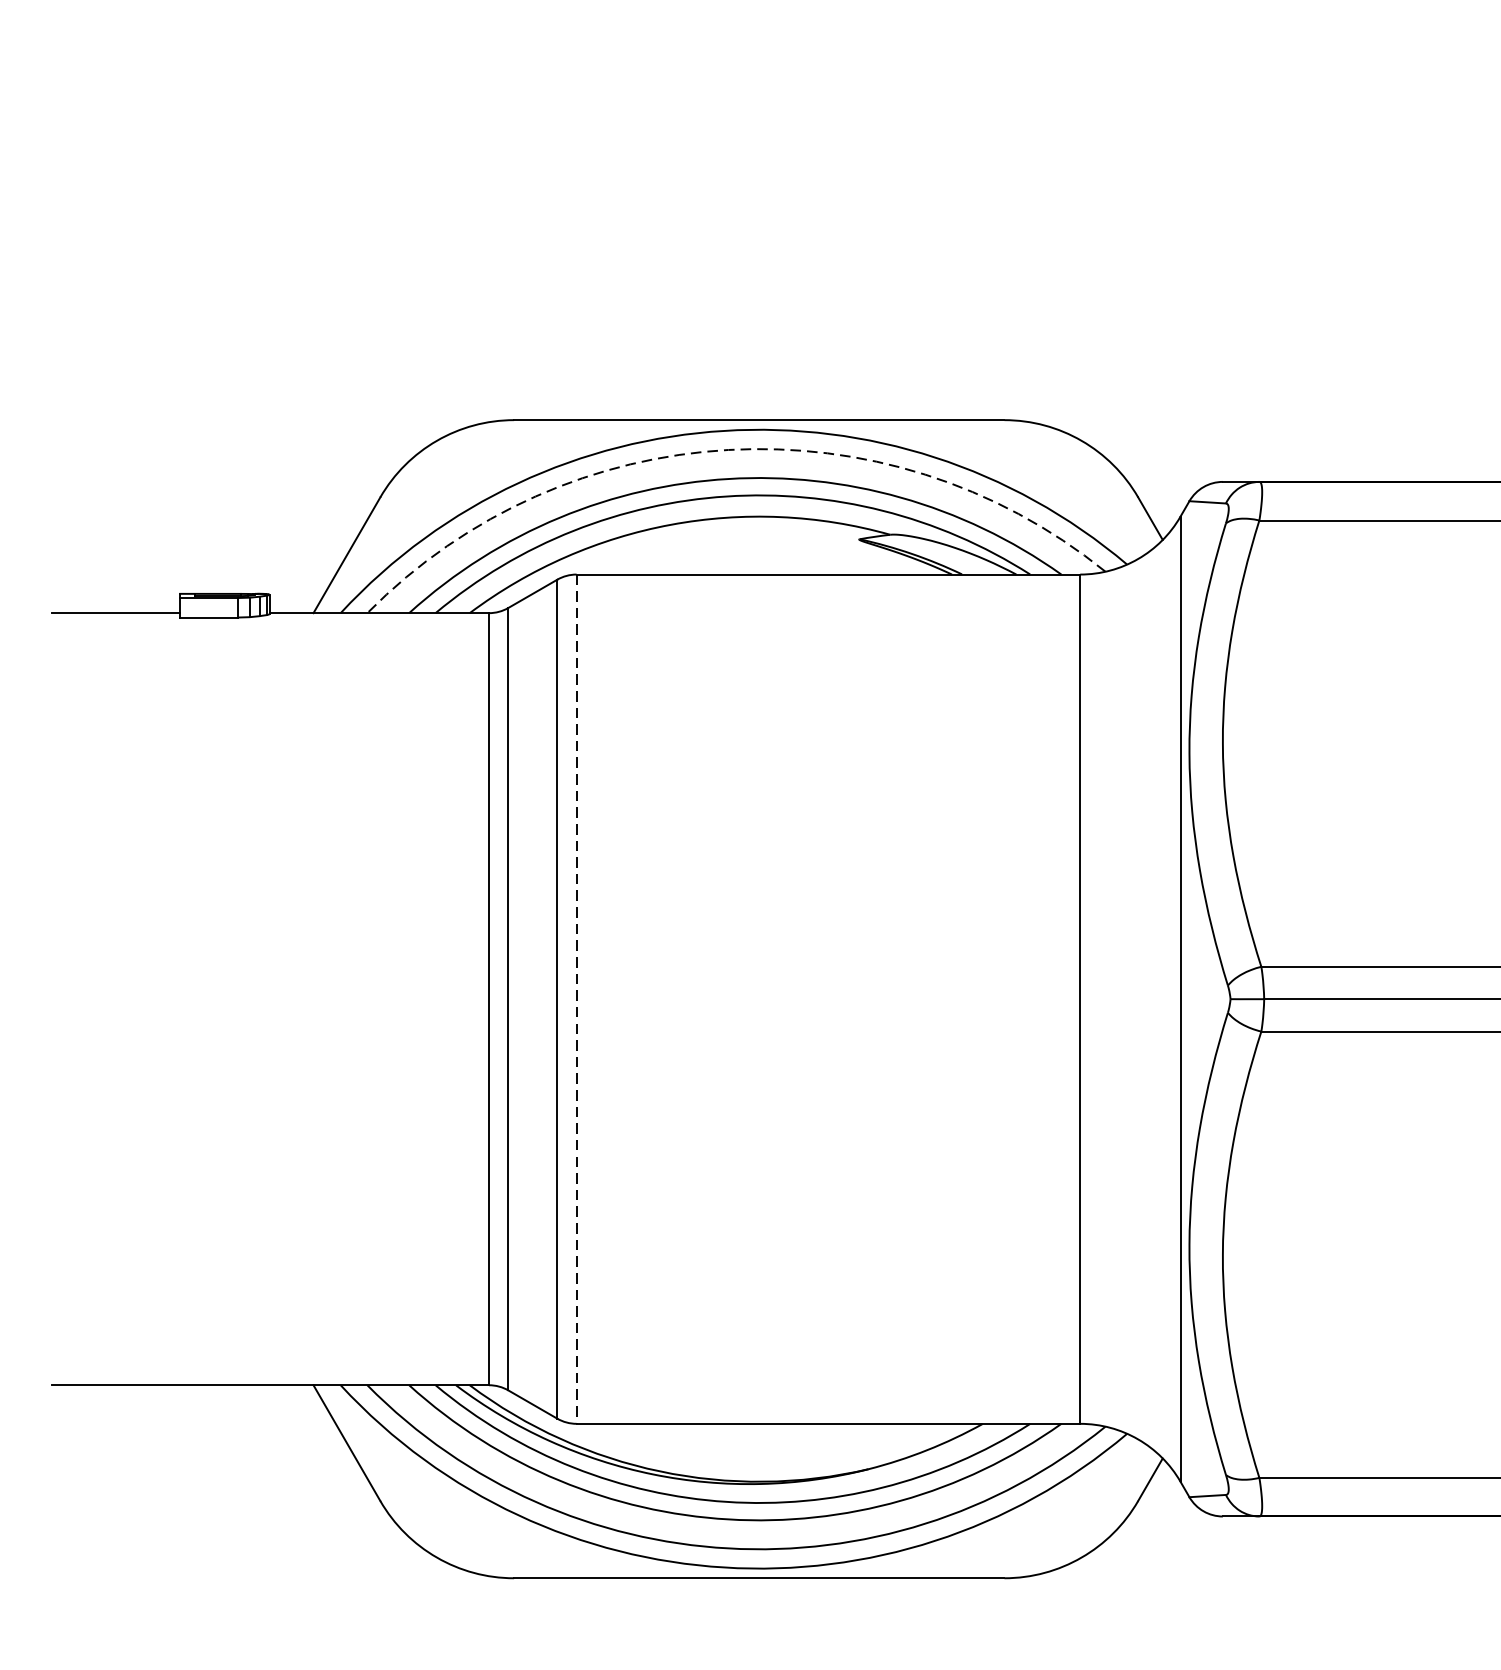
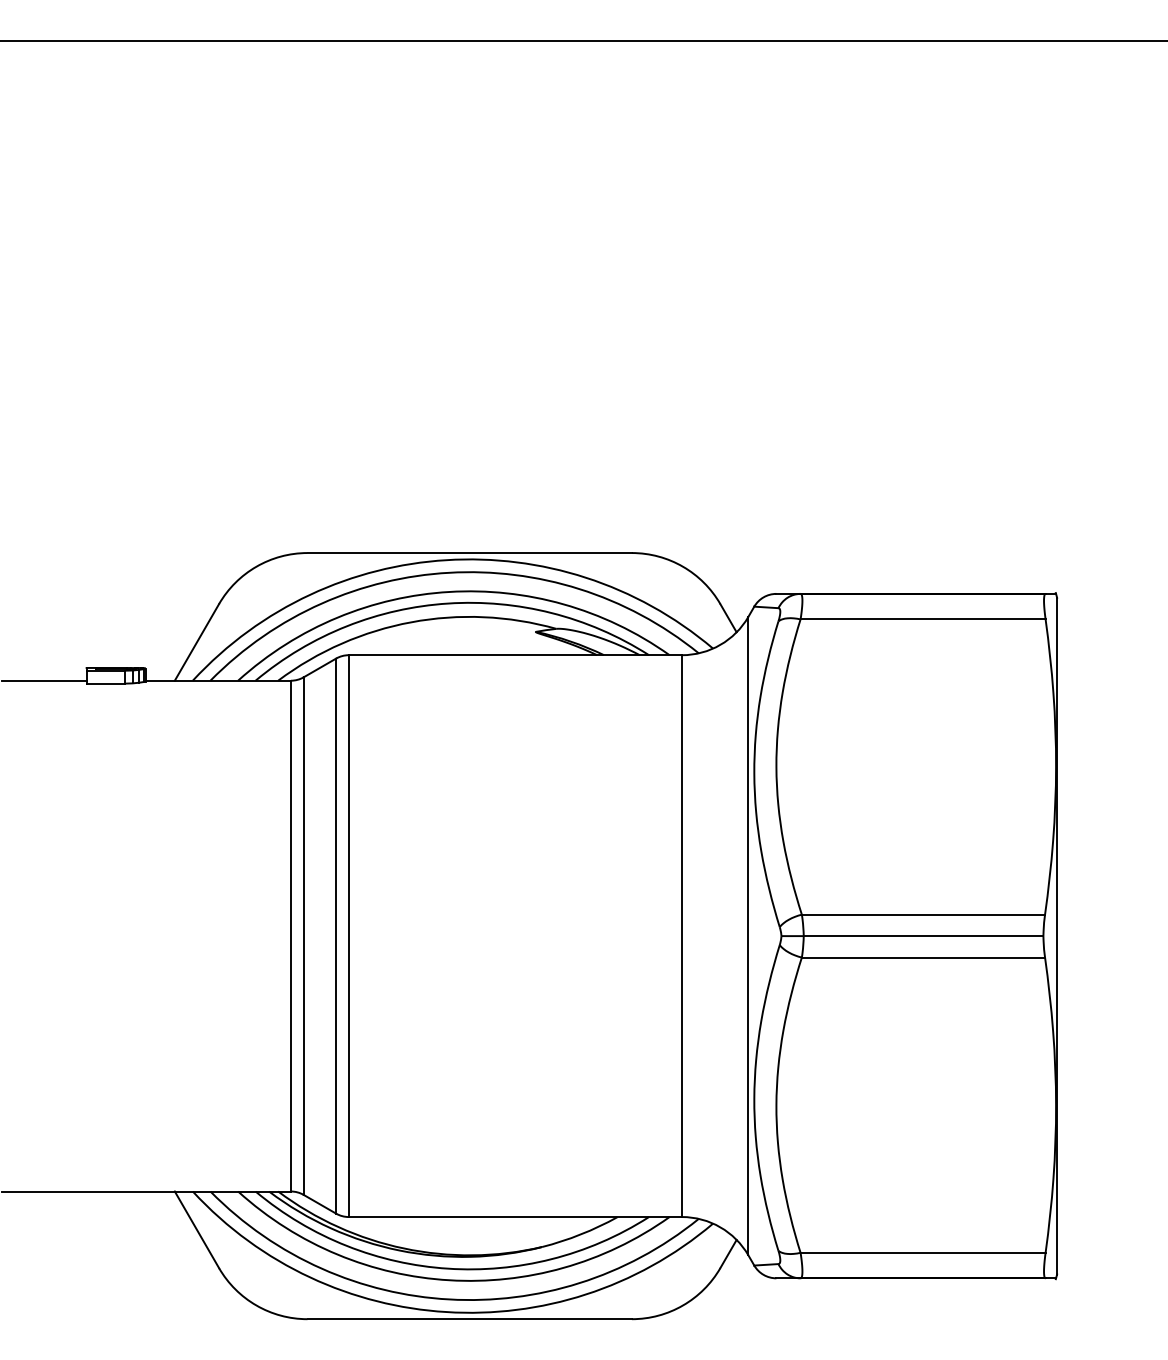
arc: (728, 449) -> (449, 572), dashed -> solid
line: (576, 999) -> (348, 936), dashed -> solid

